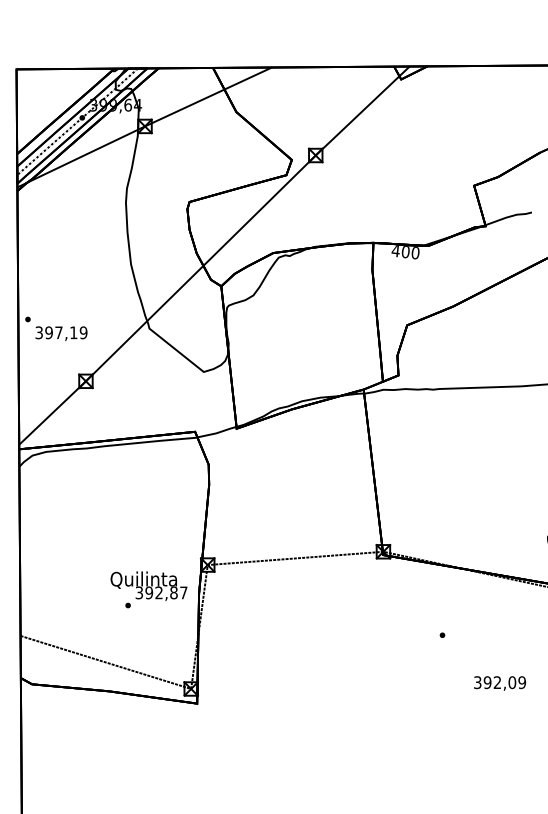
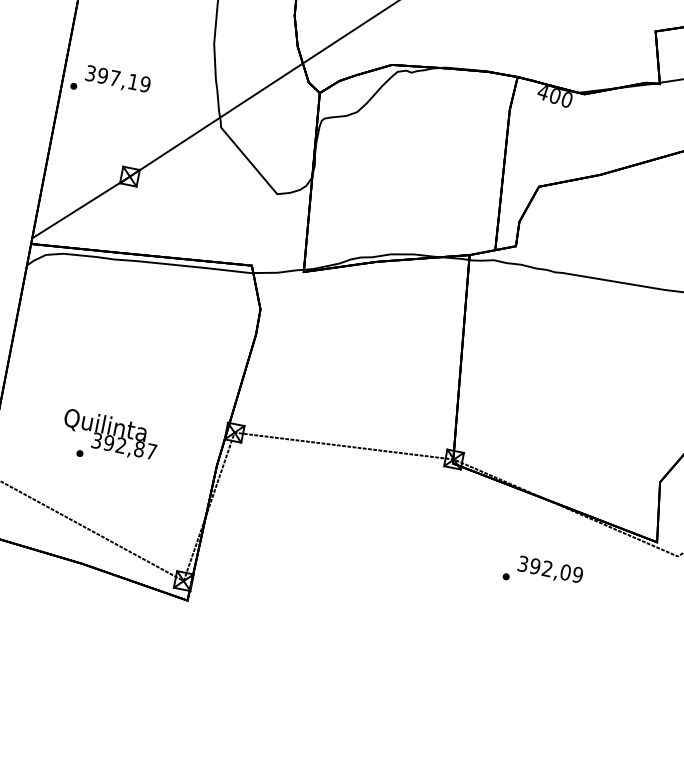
text: (61, 333) -> (118, 79), moved
text: (148, 589) -> (108, 438), moved
text: (499, 683) -> (549, 570), moved

